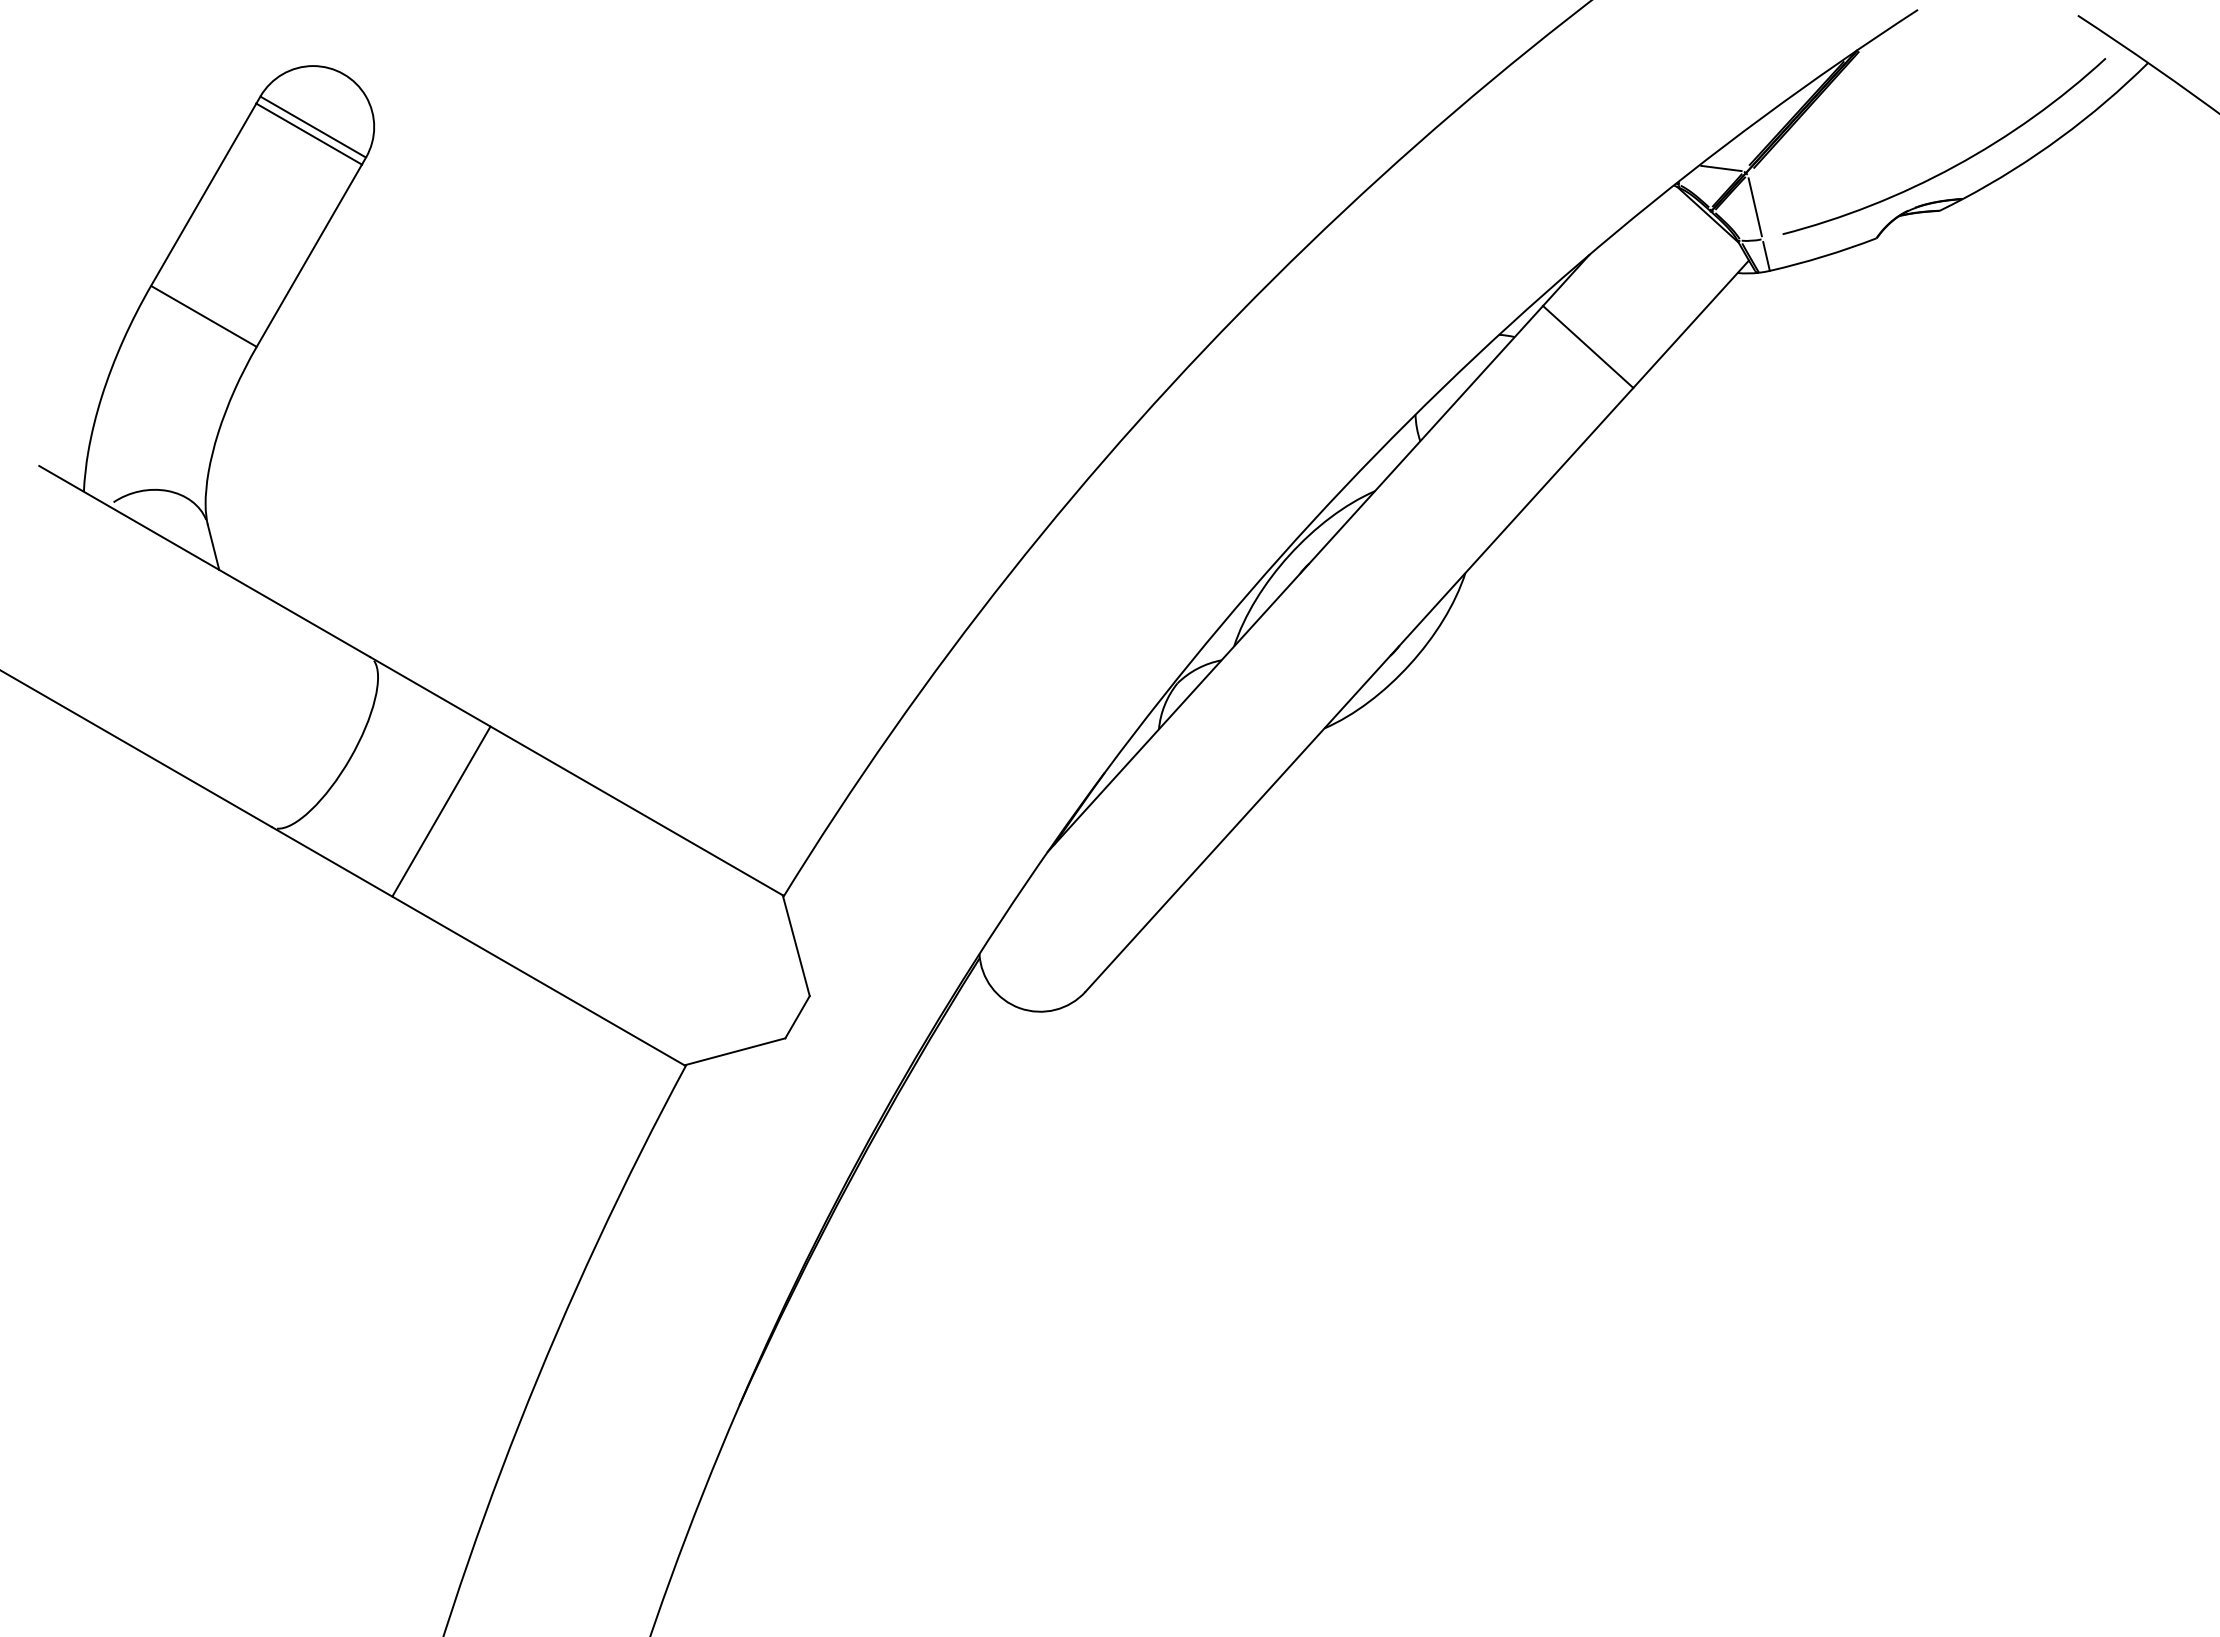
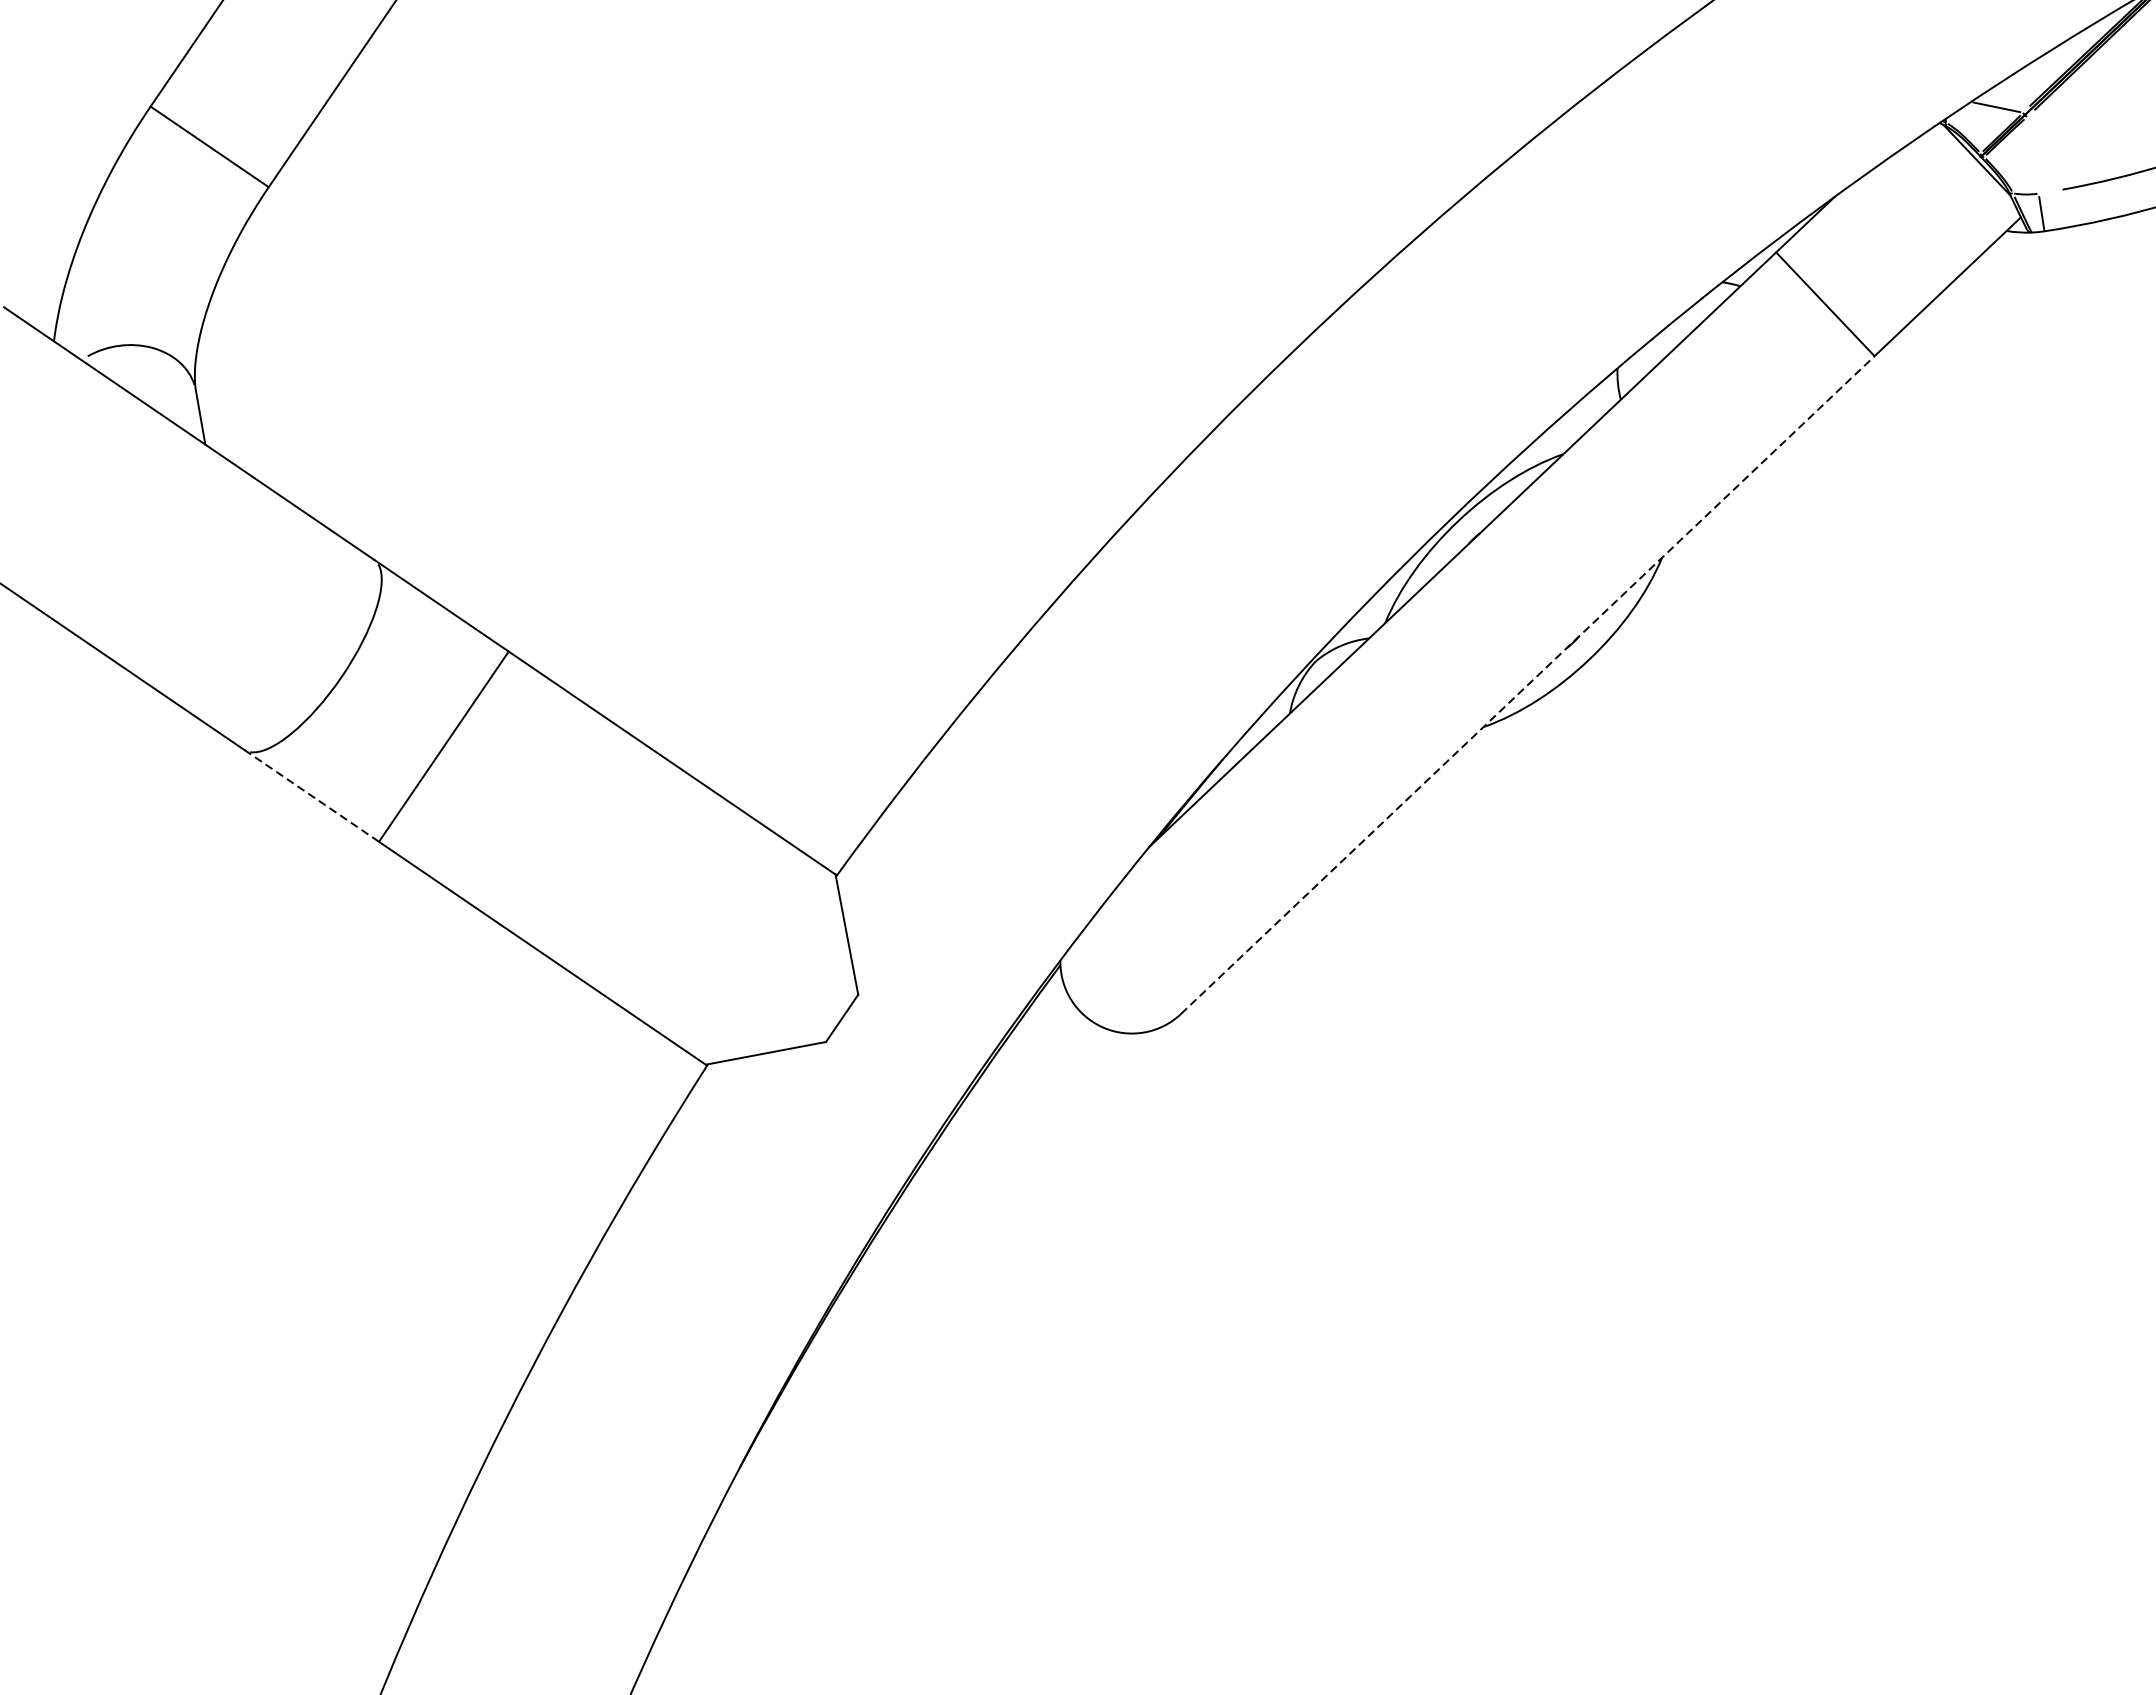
line: (1754, 207) -> (2032, 155), removed
line: (1359, 689) -> (1527, 684), solid -> dashed
line: (332, 861) -> (312, 795), solid -> dashed

